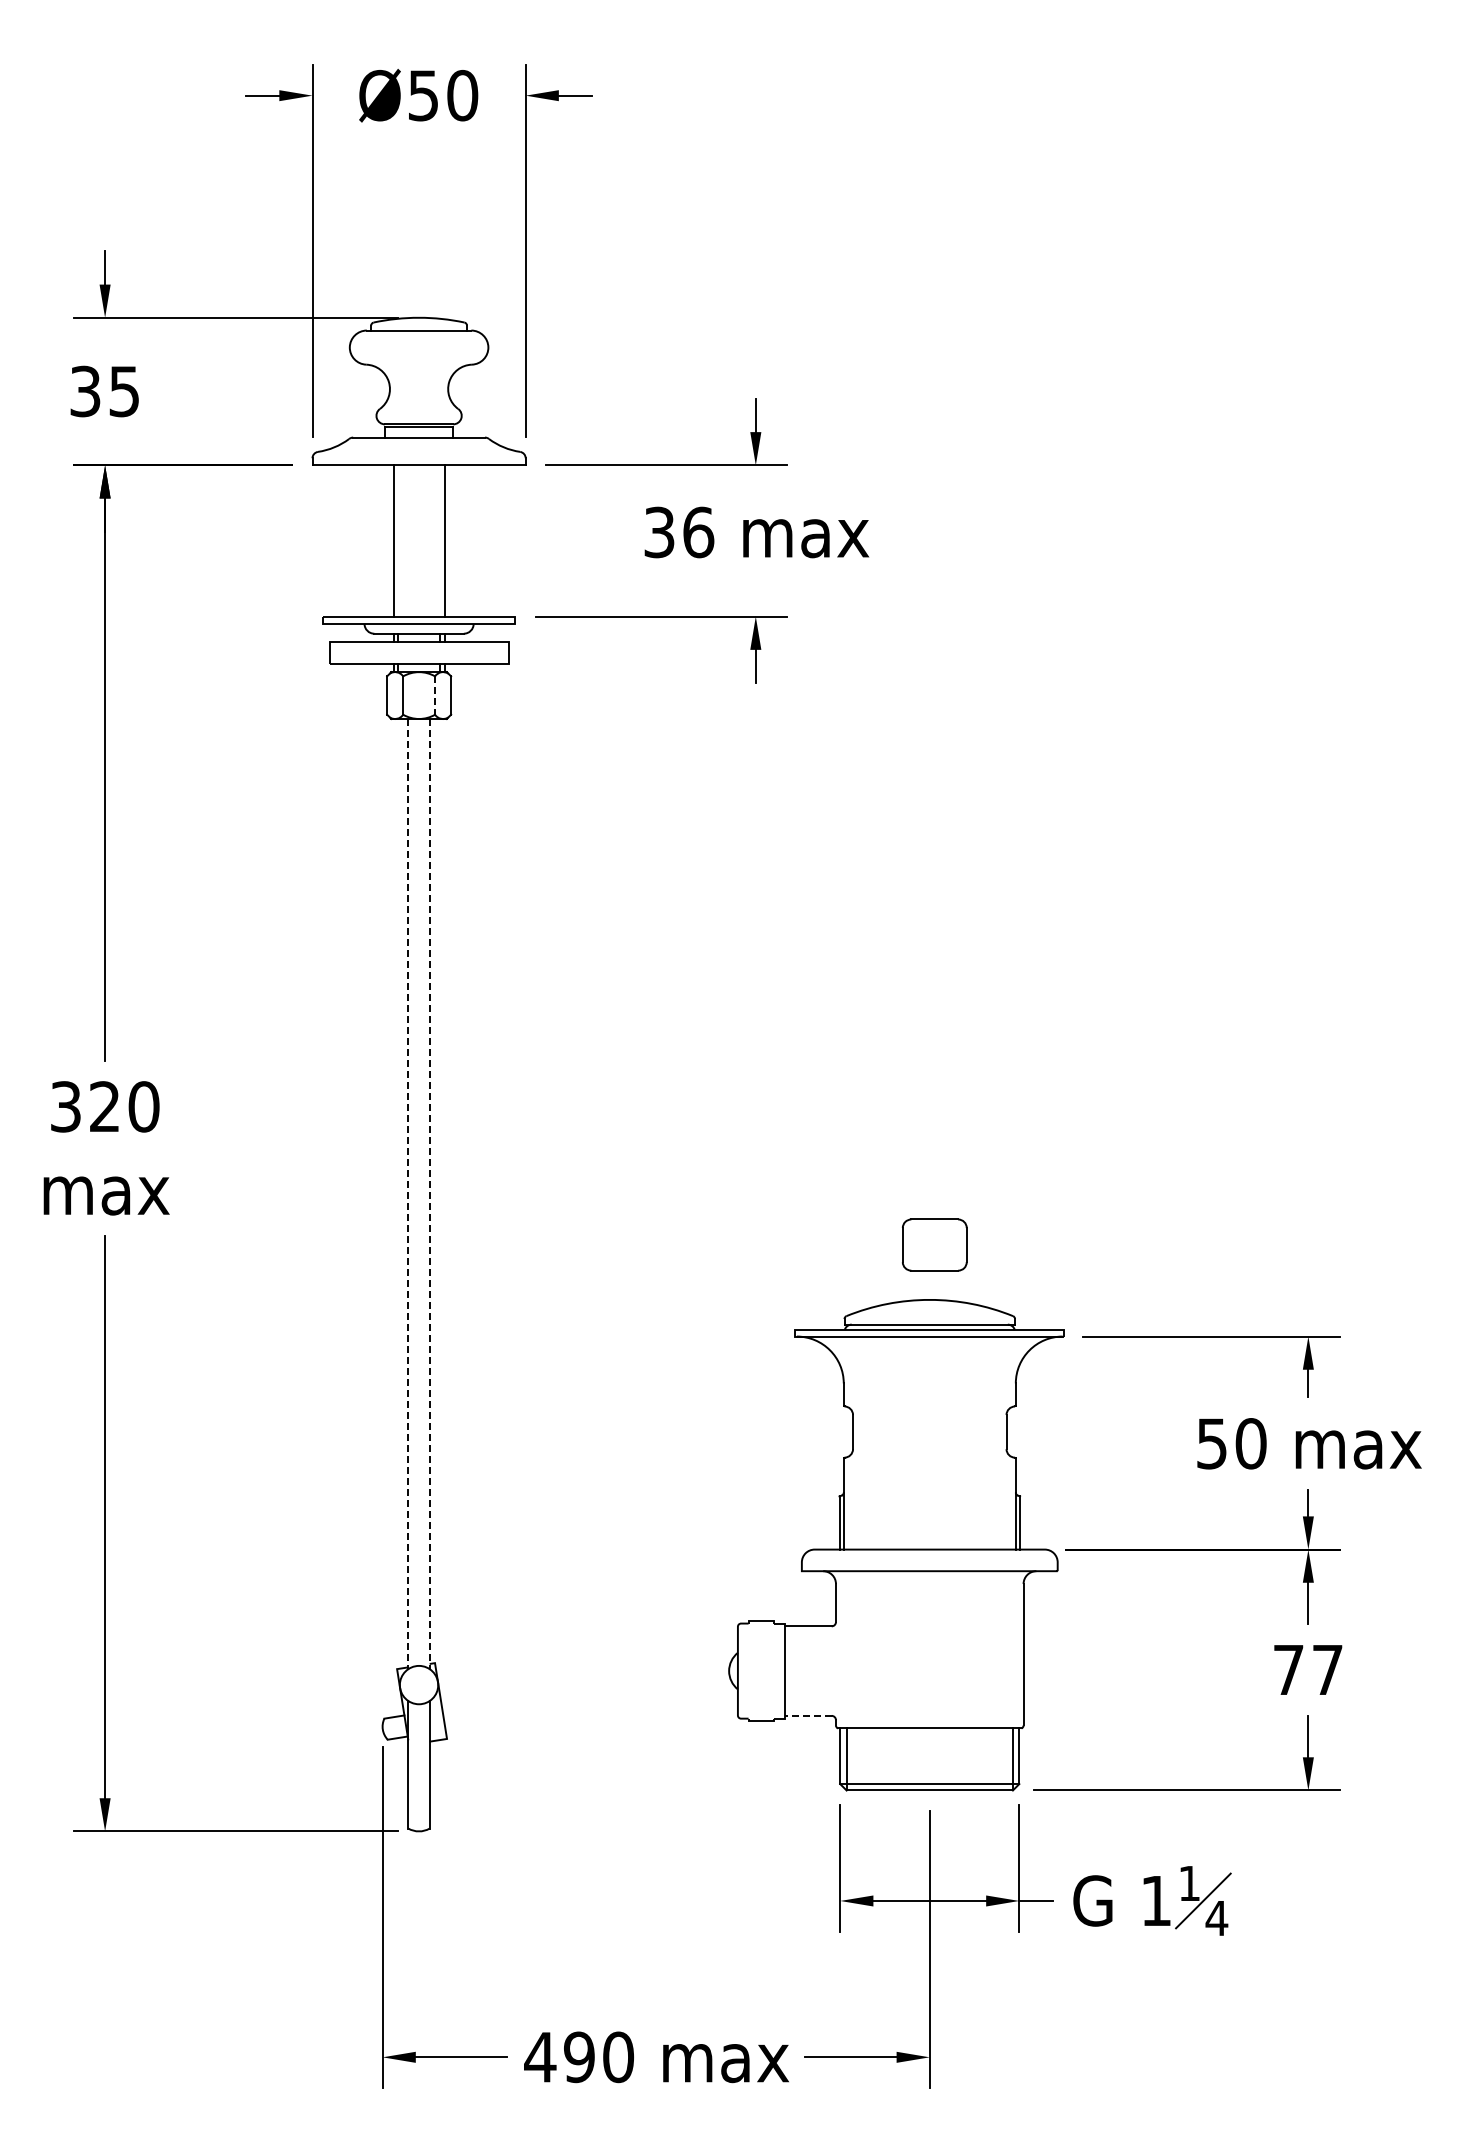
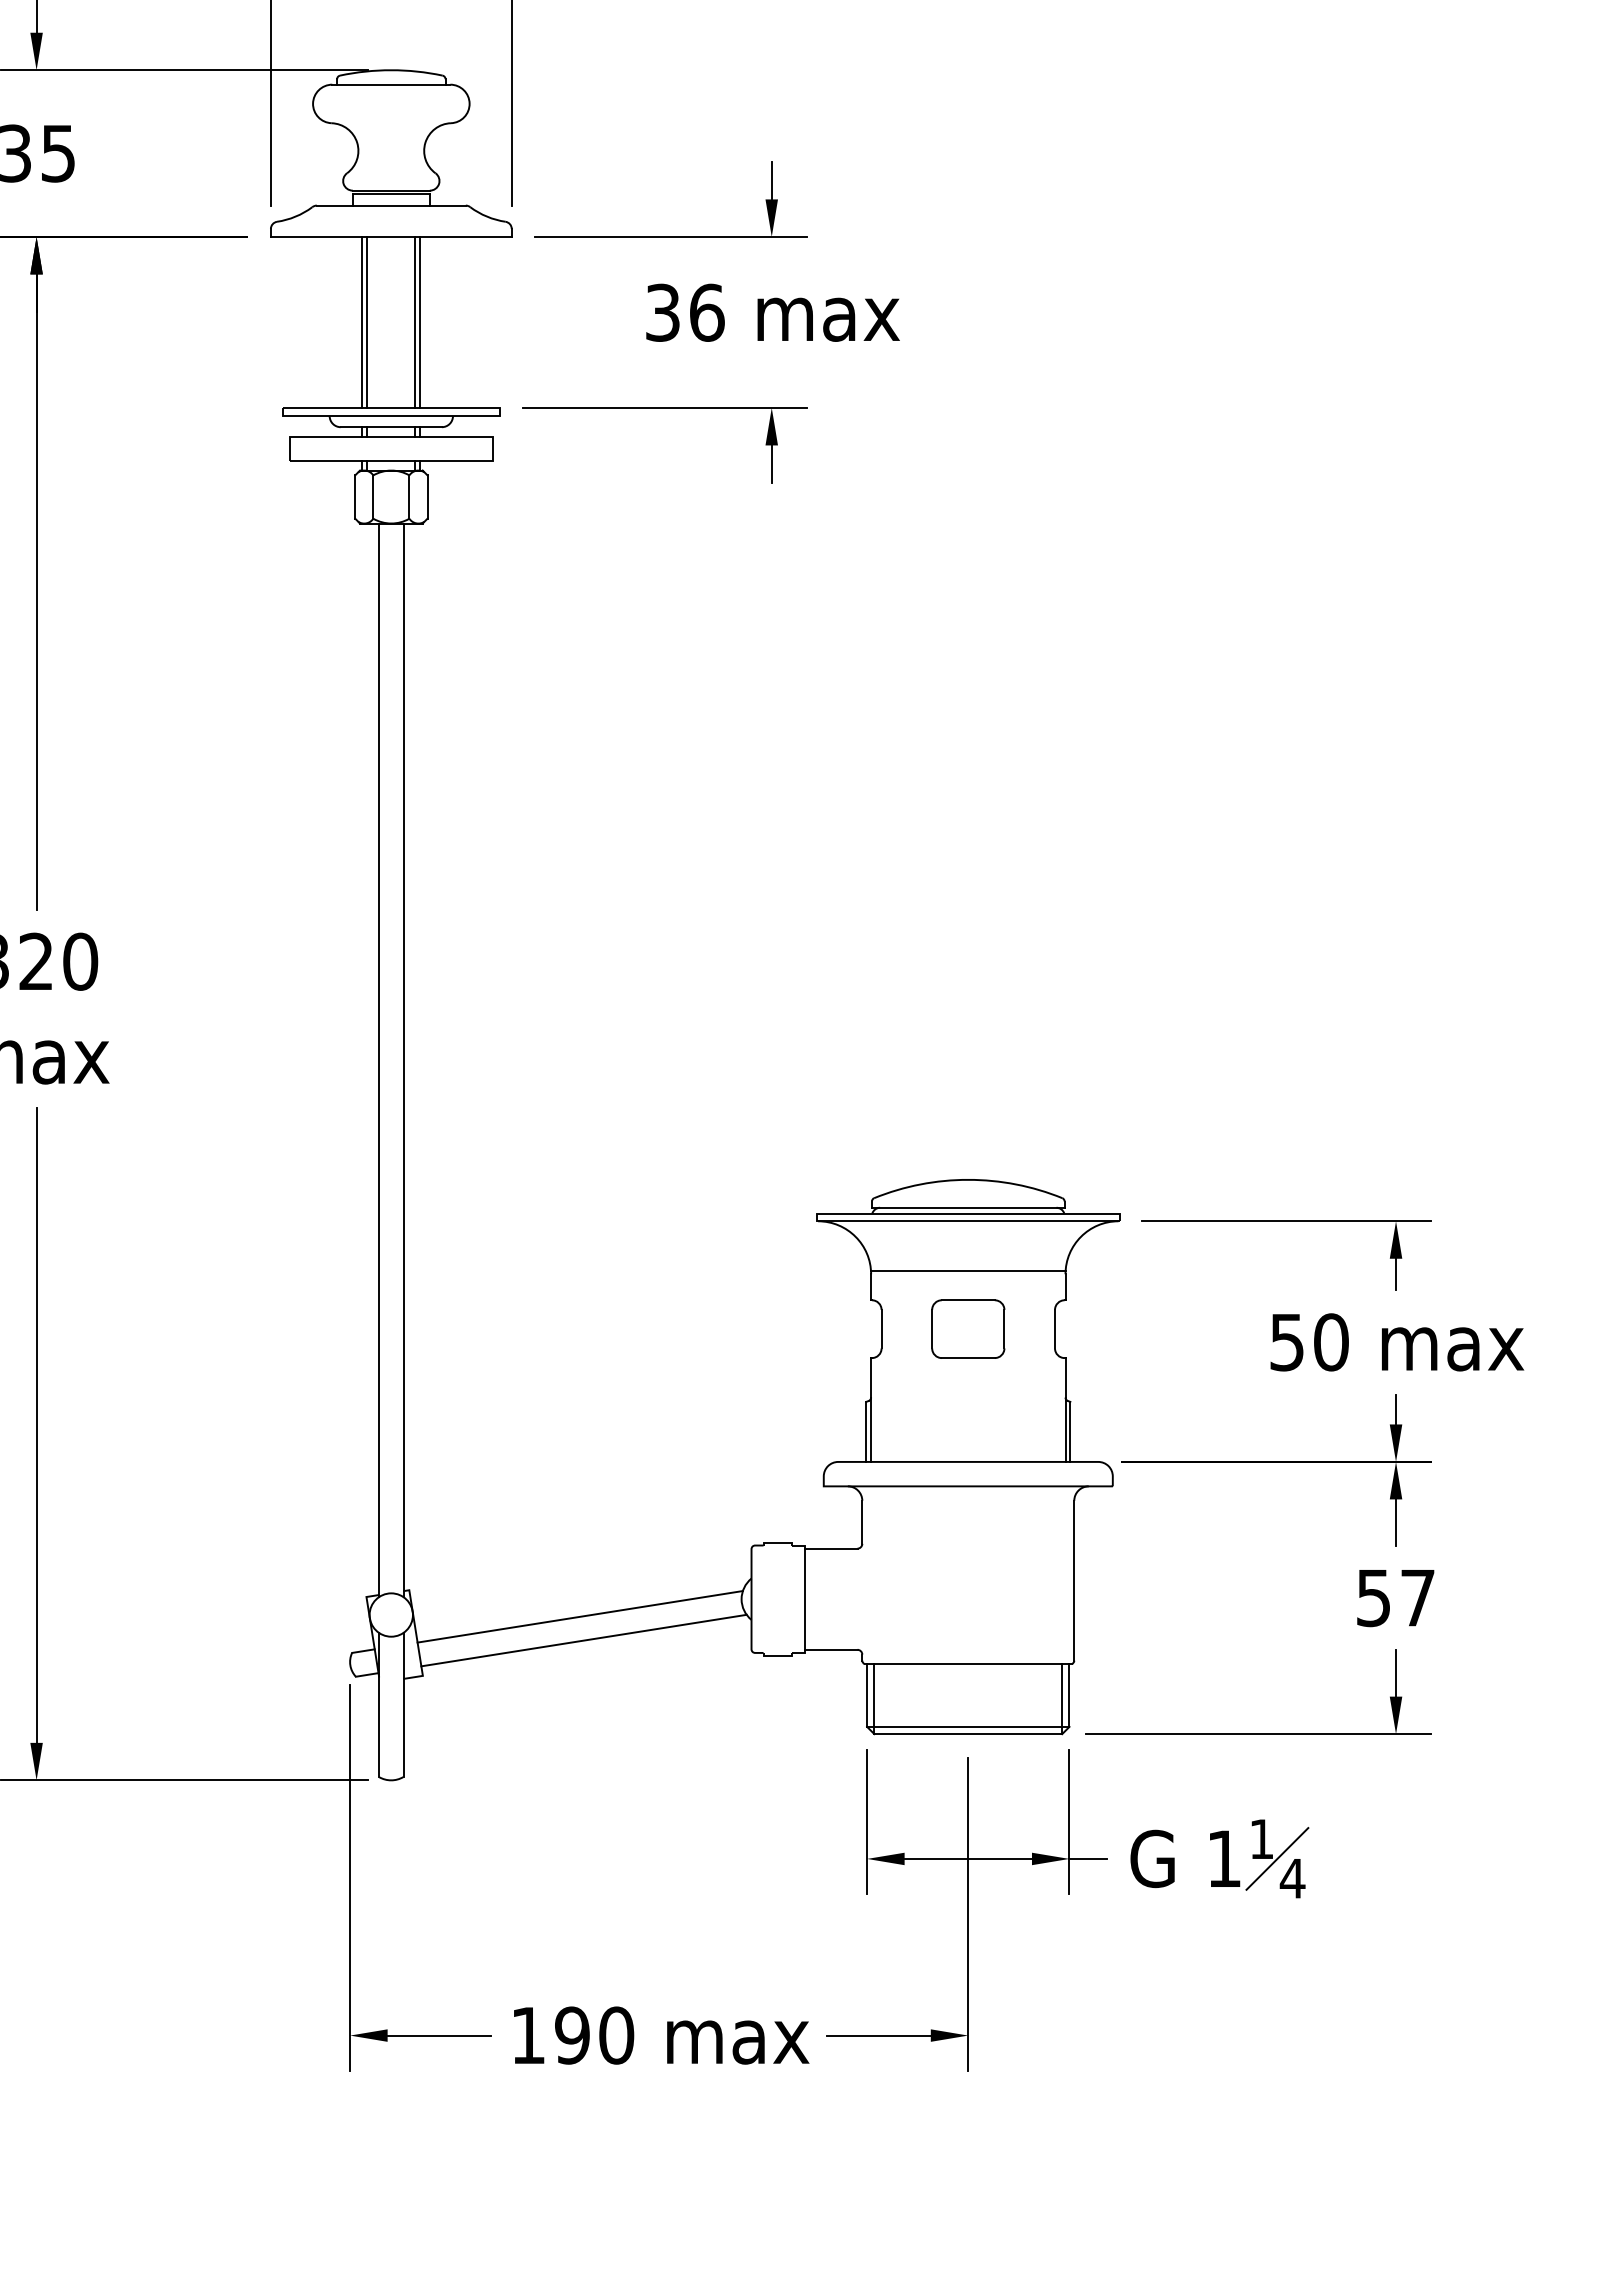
line: (397, 540) -> (366, 321), added
line: (440, 540) -> (415, 321), added
line: (435, 696) -> (409, 498), dashed -> solid
line: (408, 1194) -> (379, 1060), dashed -> solid
line: (429, 1194) -> (403, 1060), dashed -> solid
part: (934, 1244) -> (967, 1328), moved
line: (929, 1380) -> (967, 1270), added
text: (1288, 1670) -> (1373, 1598), 77 -> 57
line: (586, 1686) -> (580, 1616), added
line: (589, 1707) -> (583, 1640), added
line: (807, 1715) -> (830, 1649), dashed -> solid
text: (540, 2057) -> (528, 2035), 490 -> 190

